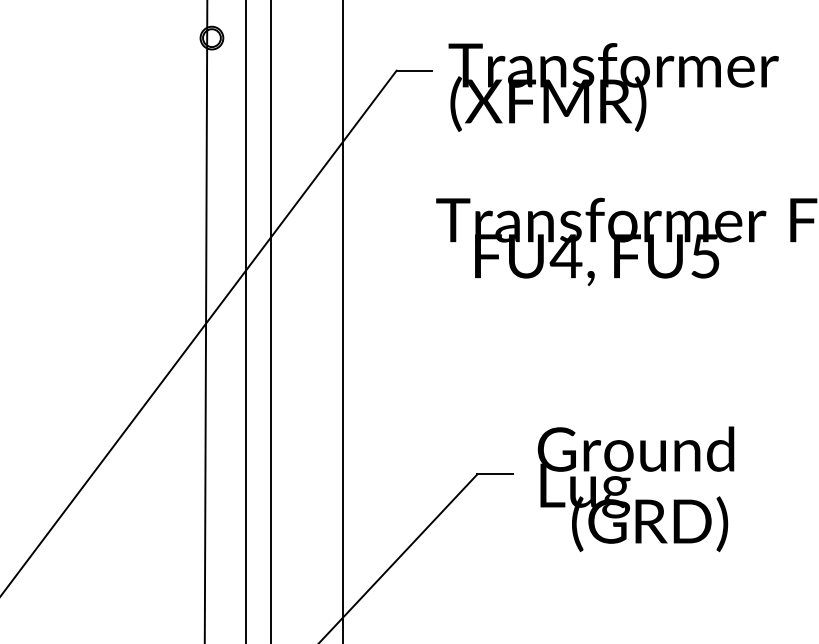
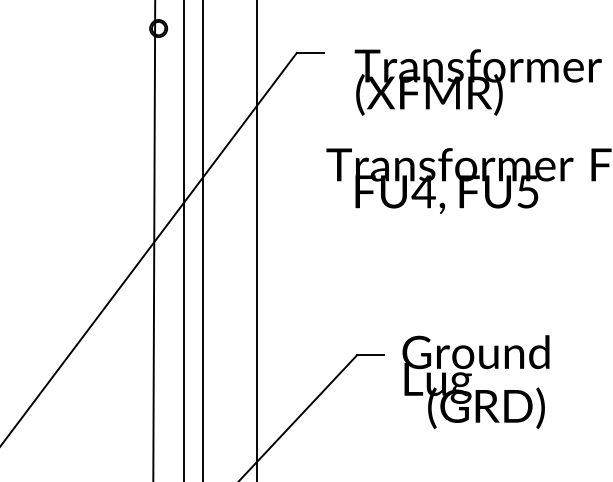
text: (612, 87) -> (477, 82), moved
text: (635, 489) -> (475, 382), moved

